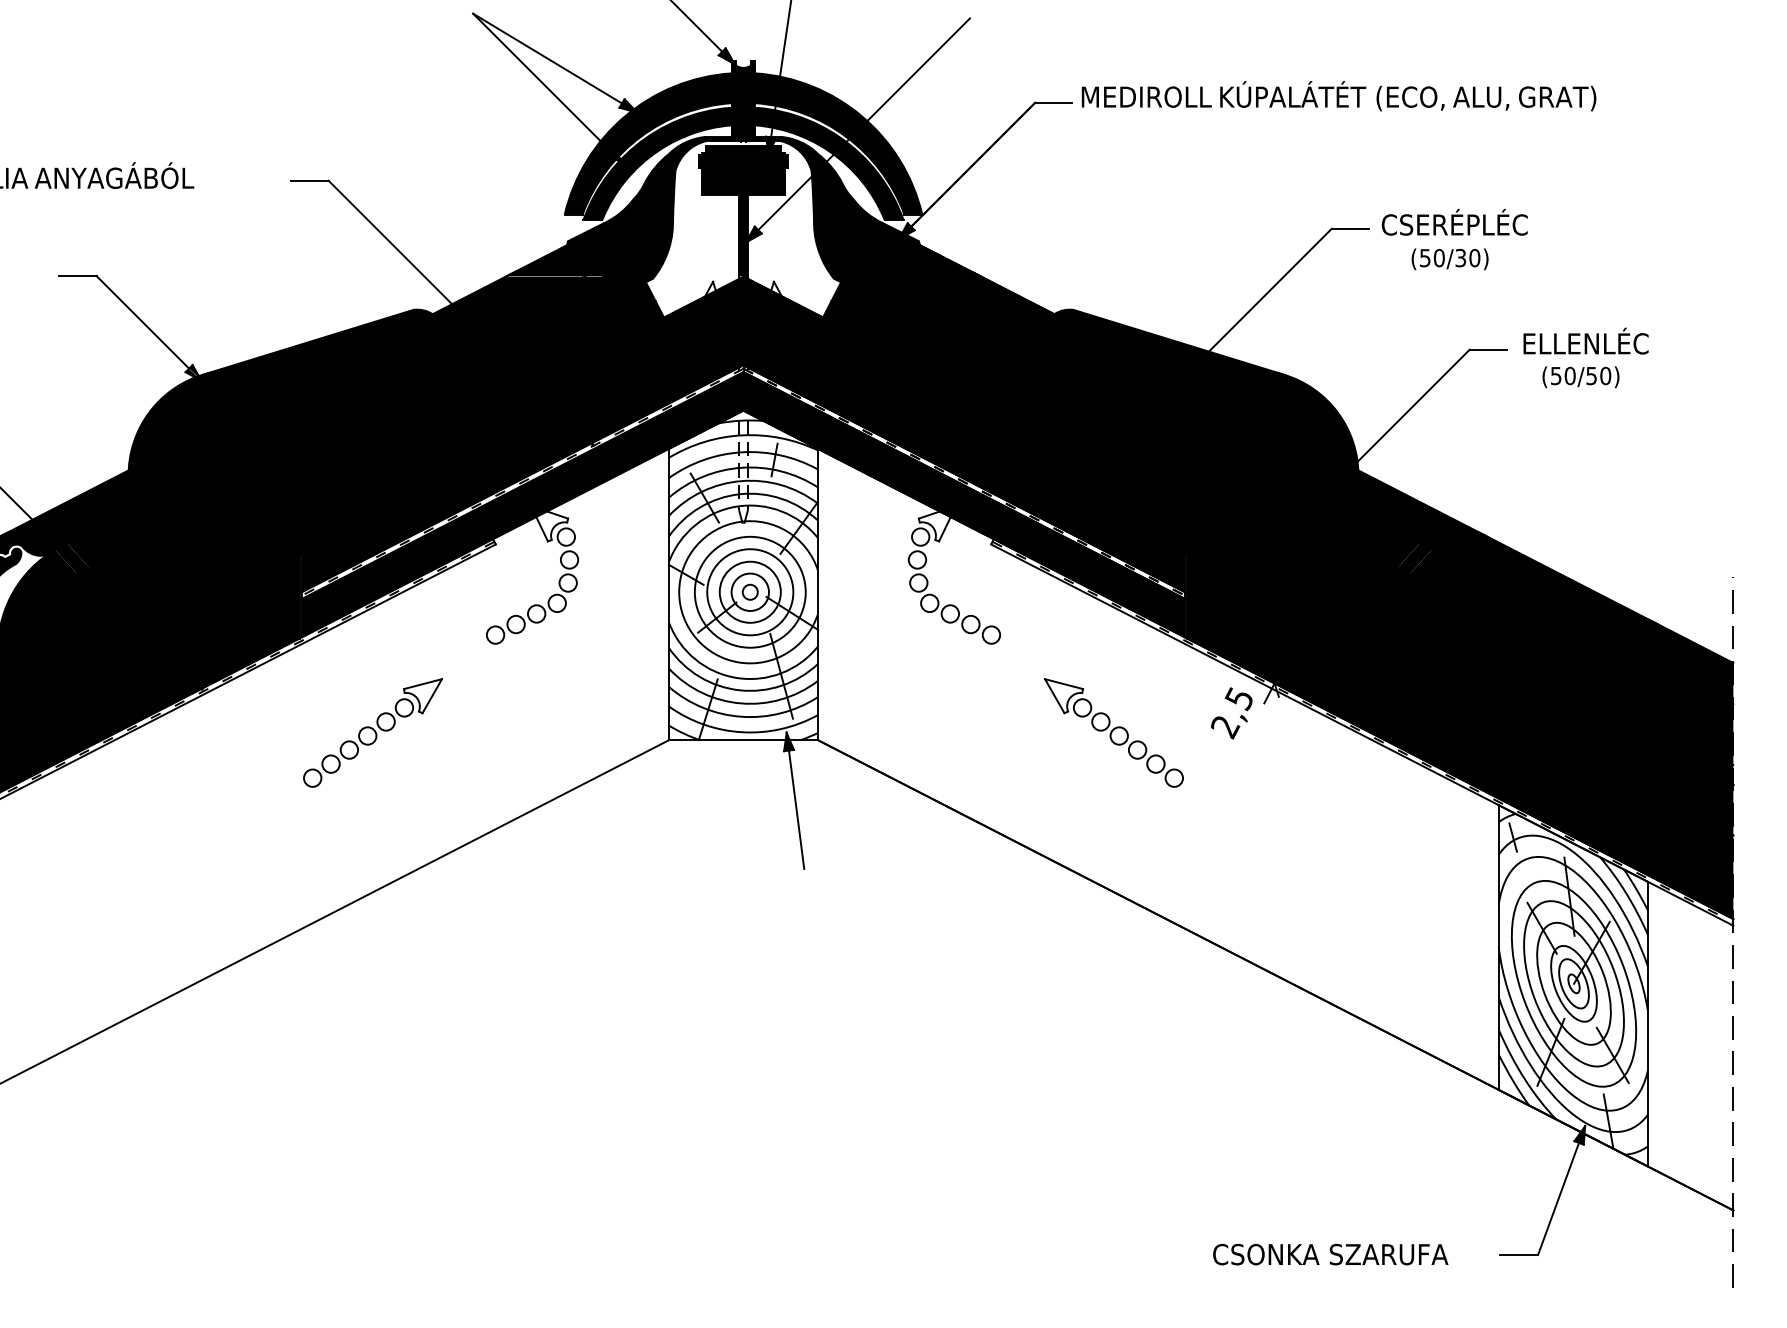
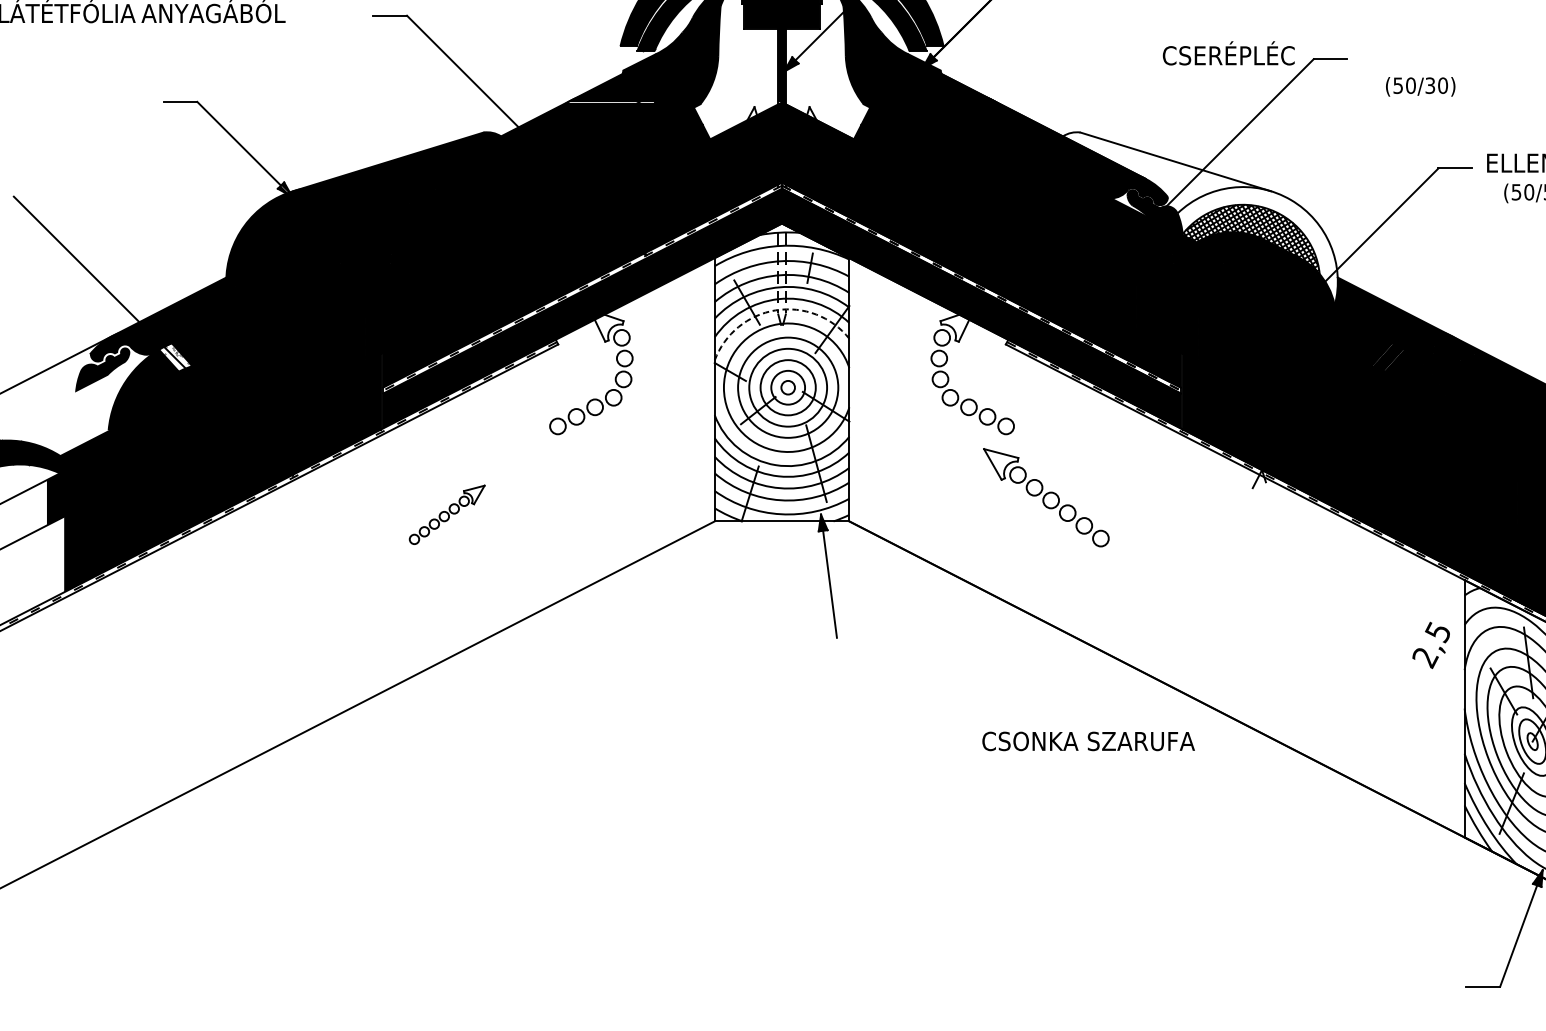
text: (1454, 222) -> (1228, 53), moved
fill: (1206, 405) -> (1200, 218), removed
arc: (736, 506) -> (775, 310), solid -> dashed
fill: (72, 558) -> (175, 357), removed
text: (1231, 713) -> (1430, 645), moved
part: (372, 732) -> (446, 514), size x0.6
part: (1113, 732) -> (1045, 497), moved
line: (1512, 837) -> (1477, 609), removed
text: (1330, 1254) -> (1088, 741), moved

